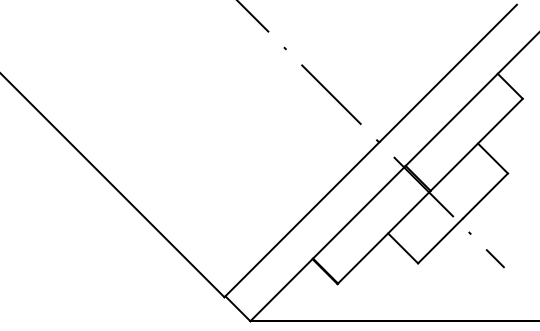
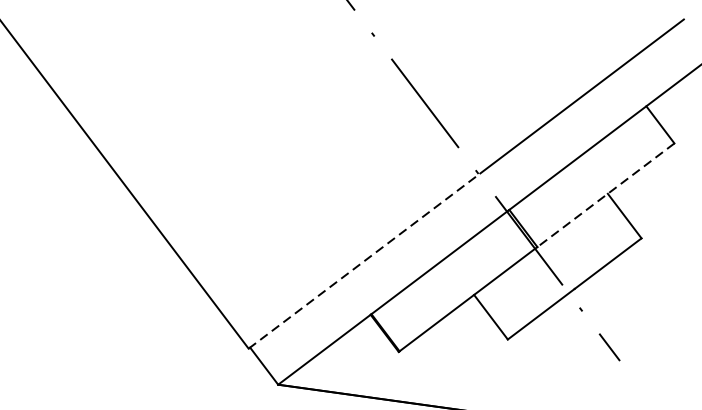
line: (476, 145) -> (605, 196), solid -> dashed
line: (302, 219) -> (364, 261), solid -> dashed

